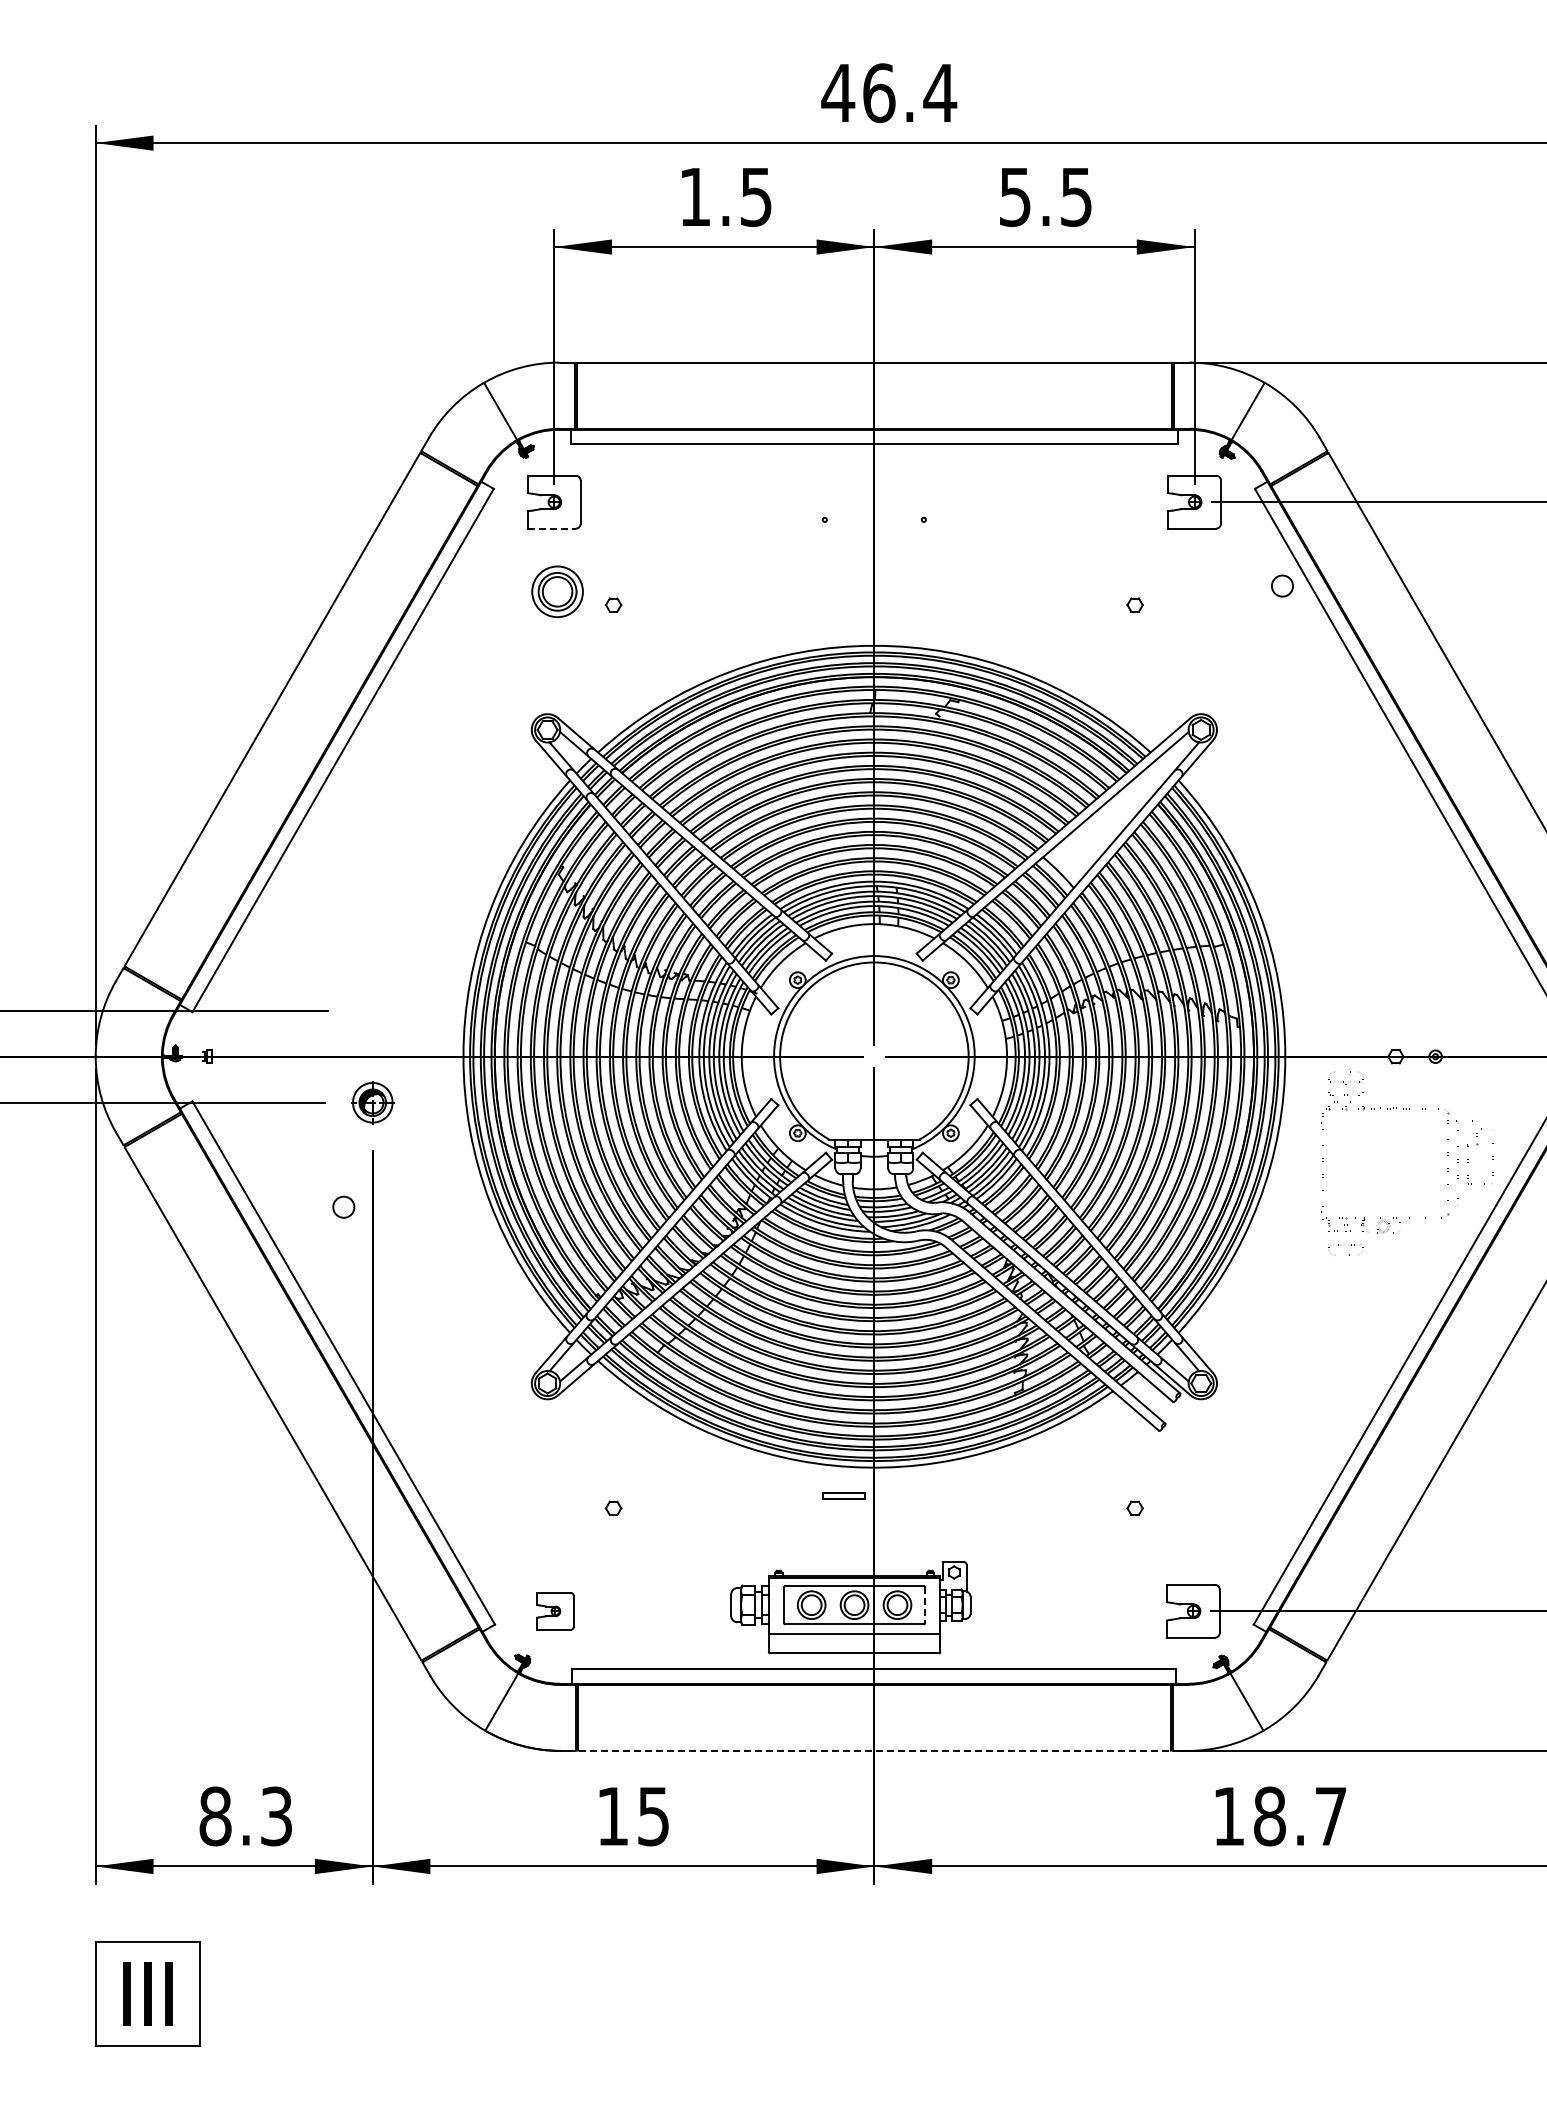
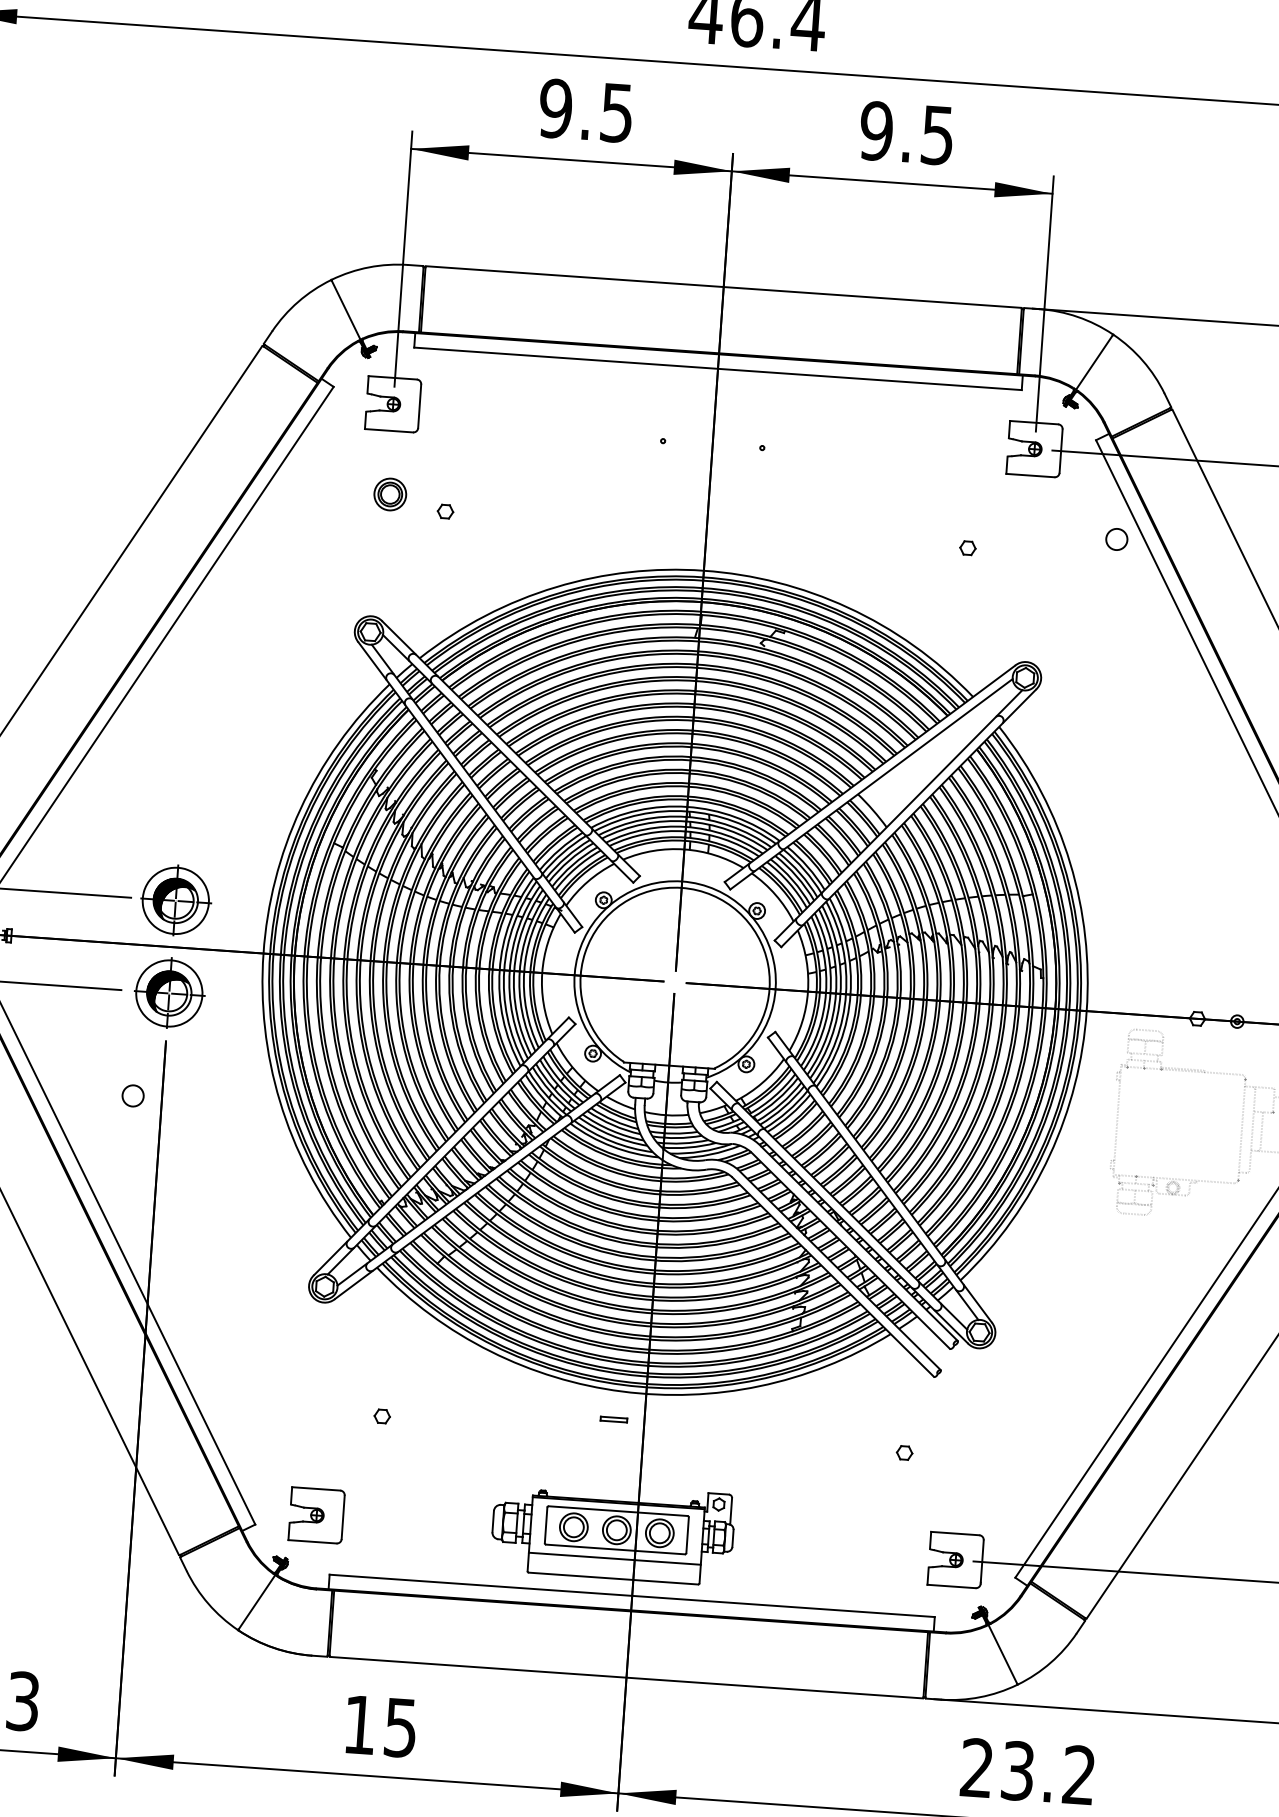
text: (695, 196) -> (556, 108), 1.5 -> 9.5
text: (1015, 196) -> (876, 130), 5.5 -> 9.5
line: (552, 528) -> (389, 430), dashed -> solid
part: (557, 591) -> (390, 494), size x0.62
part: (372, 1009) -> (175, 899), added
part: (372, 1102) -> (169, 993), size x1.67
part: (843, 1494) -> (613, 1418), size x0.62
line: (925, 1605) -> (687, 1535), dashed -> solid
part: (555, 1611) -> (316, 1515), size x1.43
line: (874, 1750) -> (626, 1677), dashed -> solid
text: (1279, 1816) -> (1027, 1771), 18.7 -> 23.2

